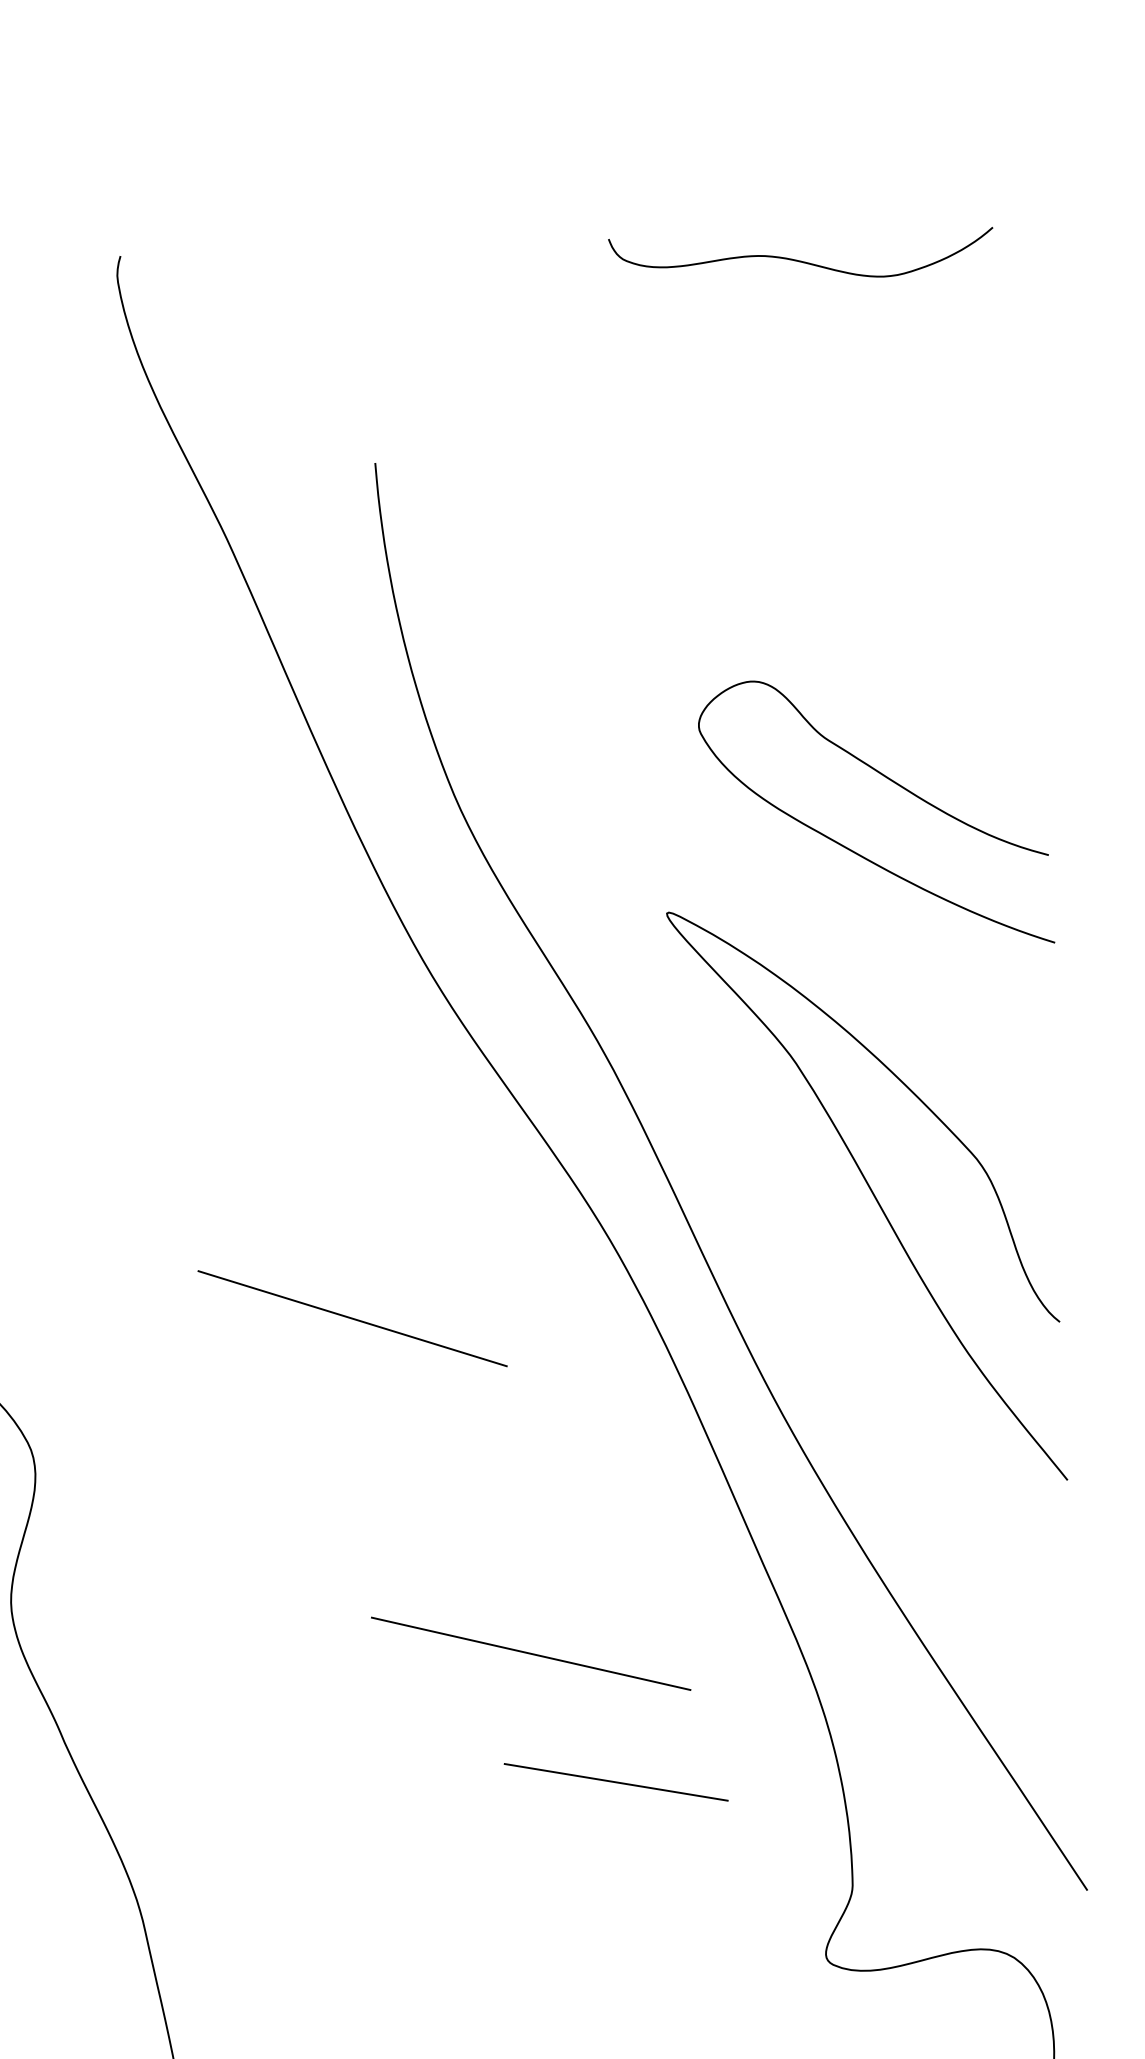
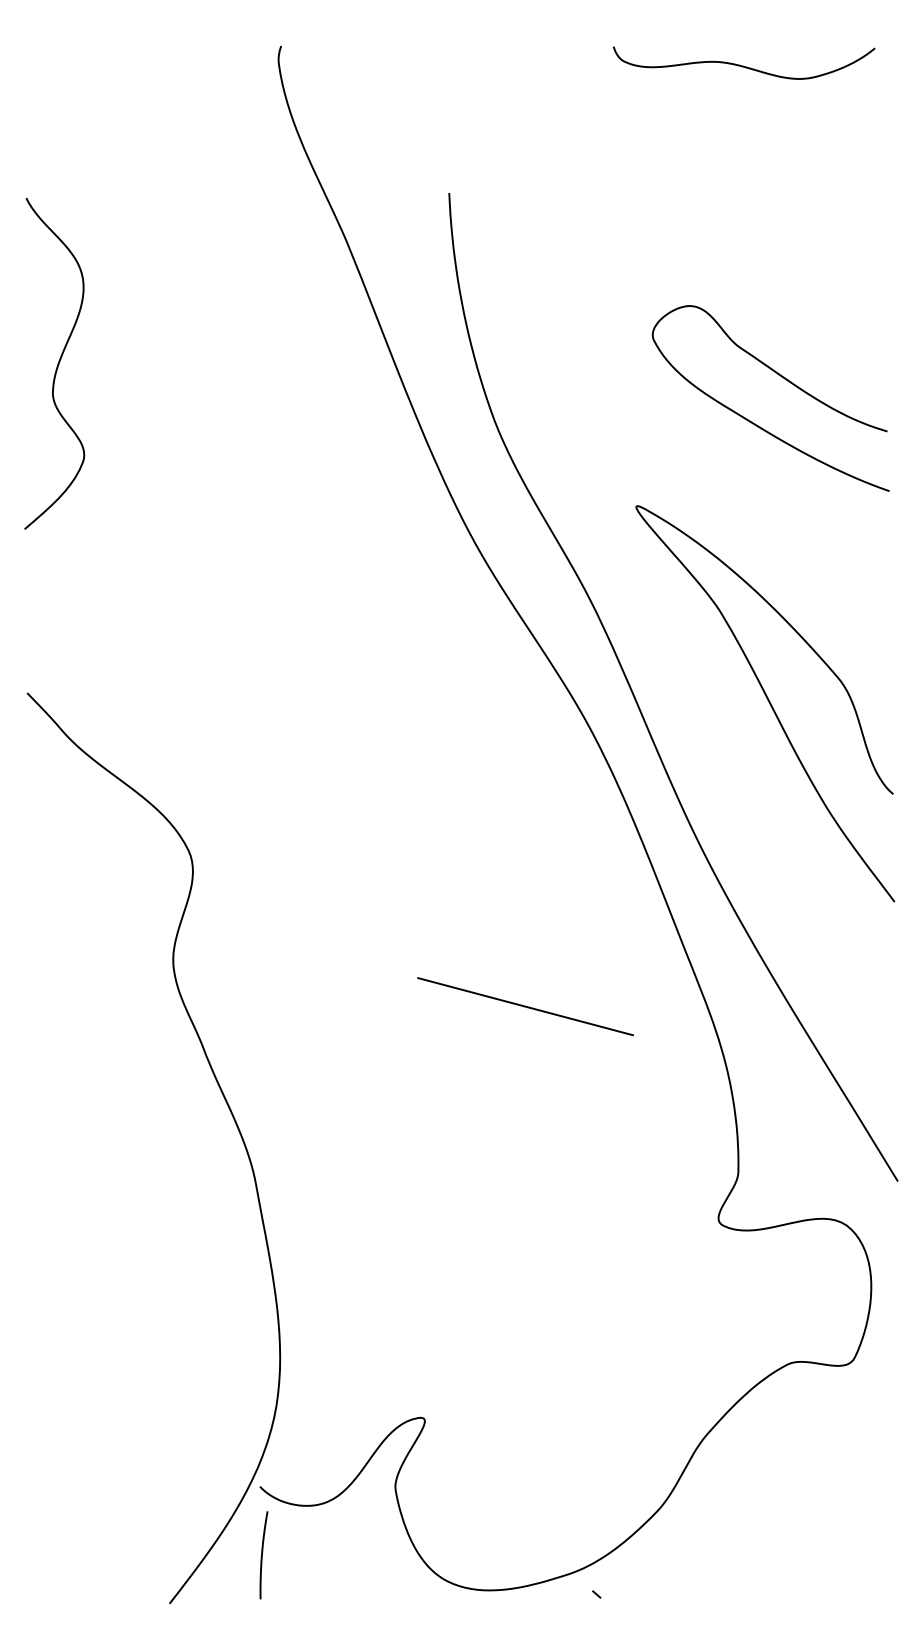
curve: (894, 784) -> (784, 379), moved
line: (352, 1318) -> (412, 774), removed
line: (615, 1781) -> (579, 1095), removed

